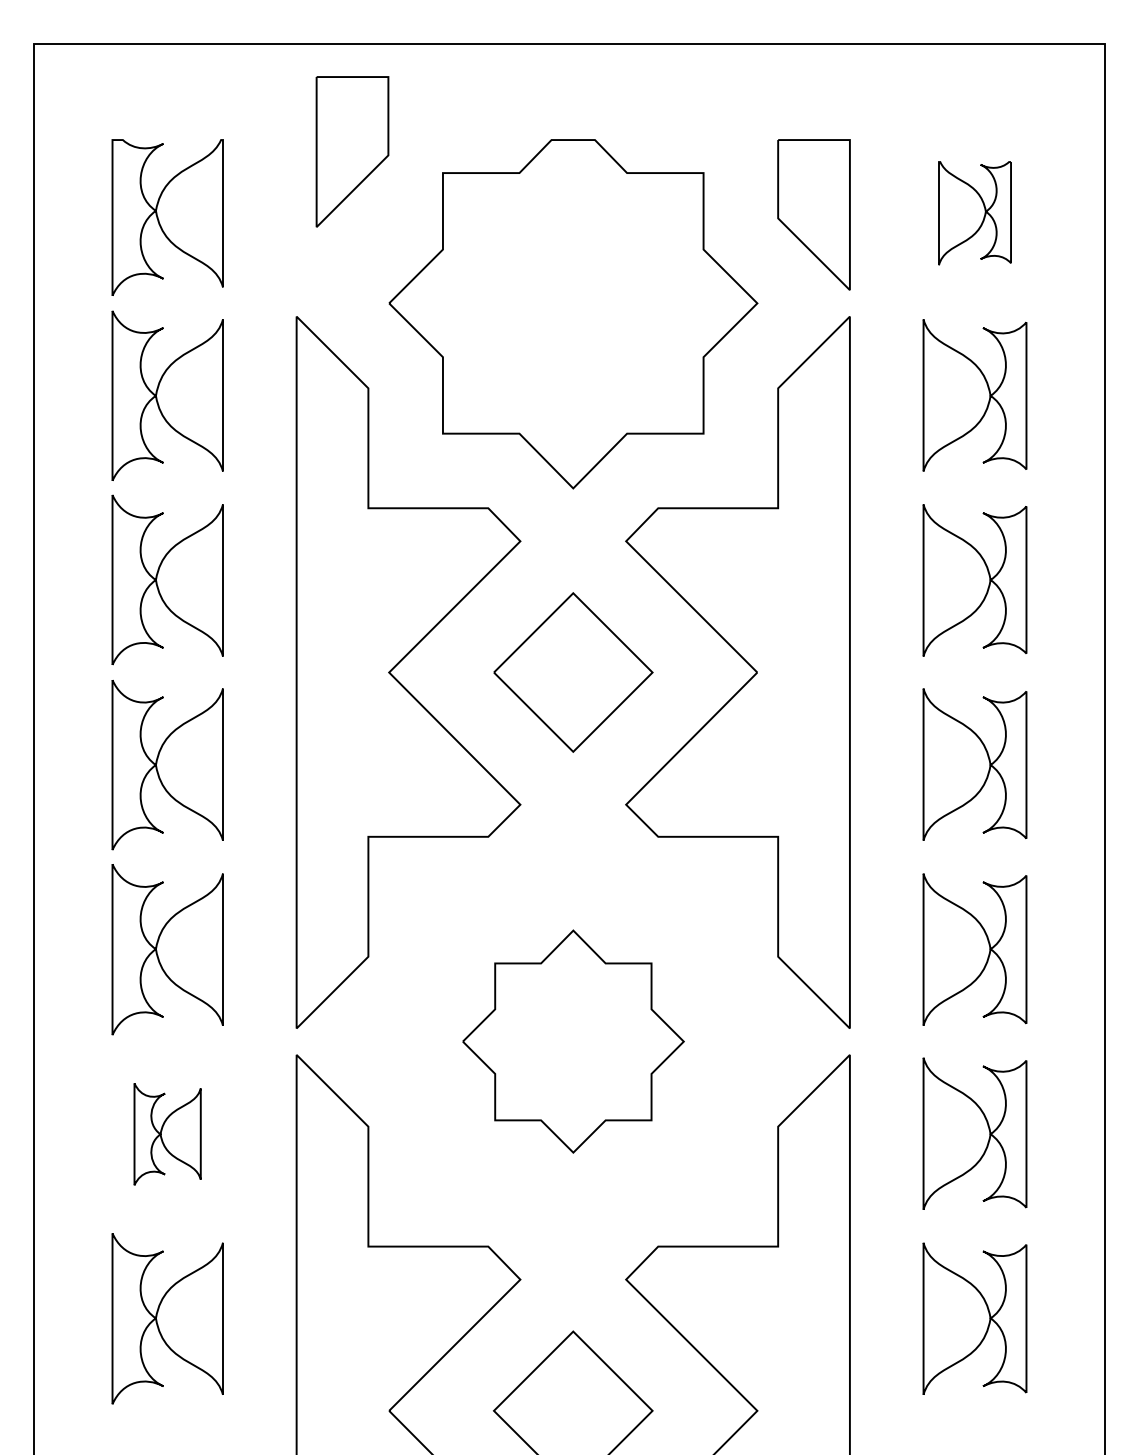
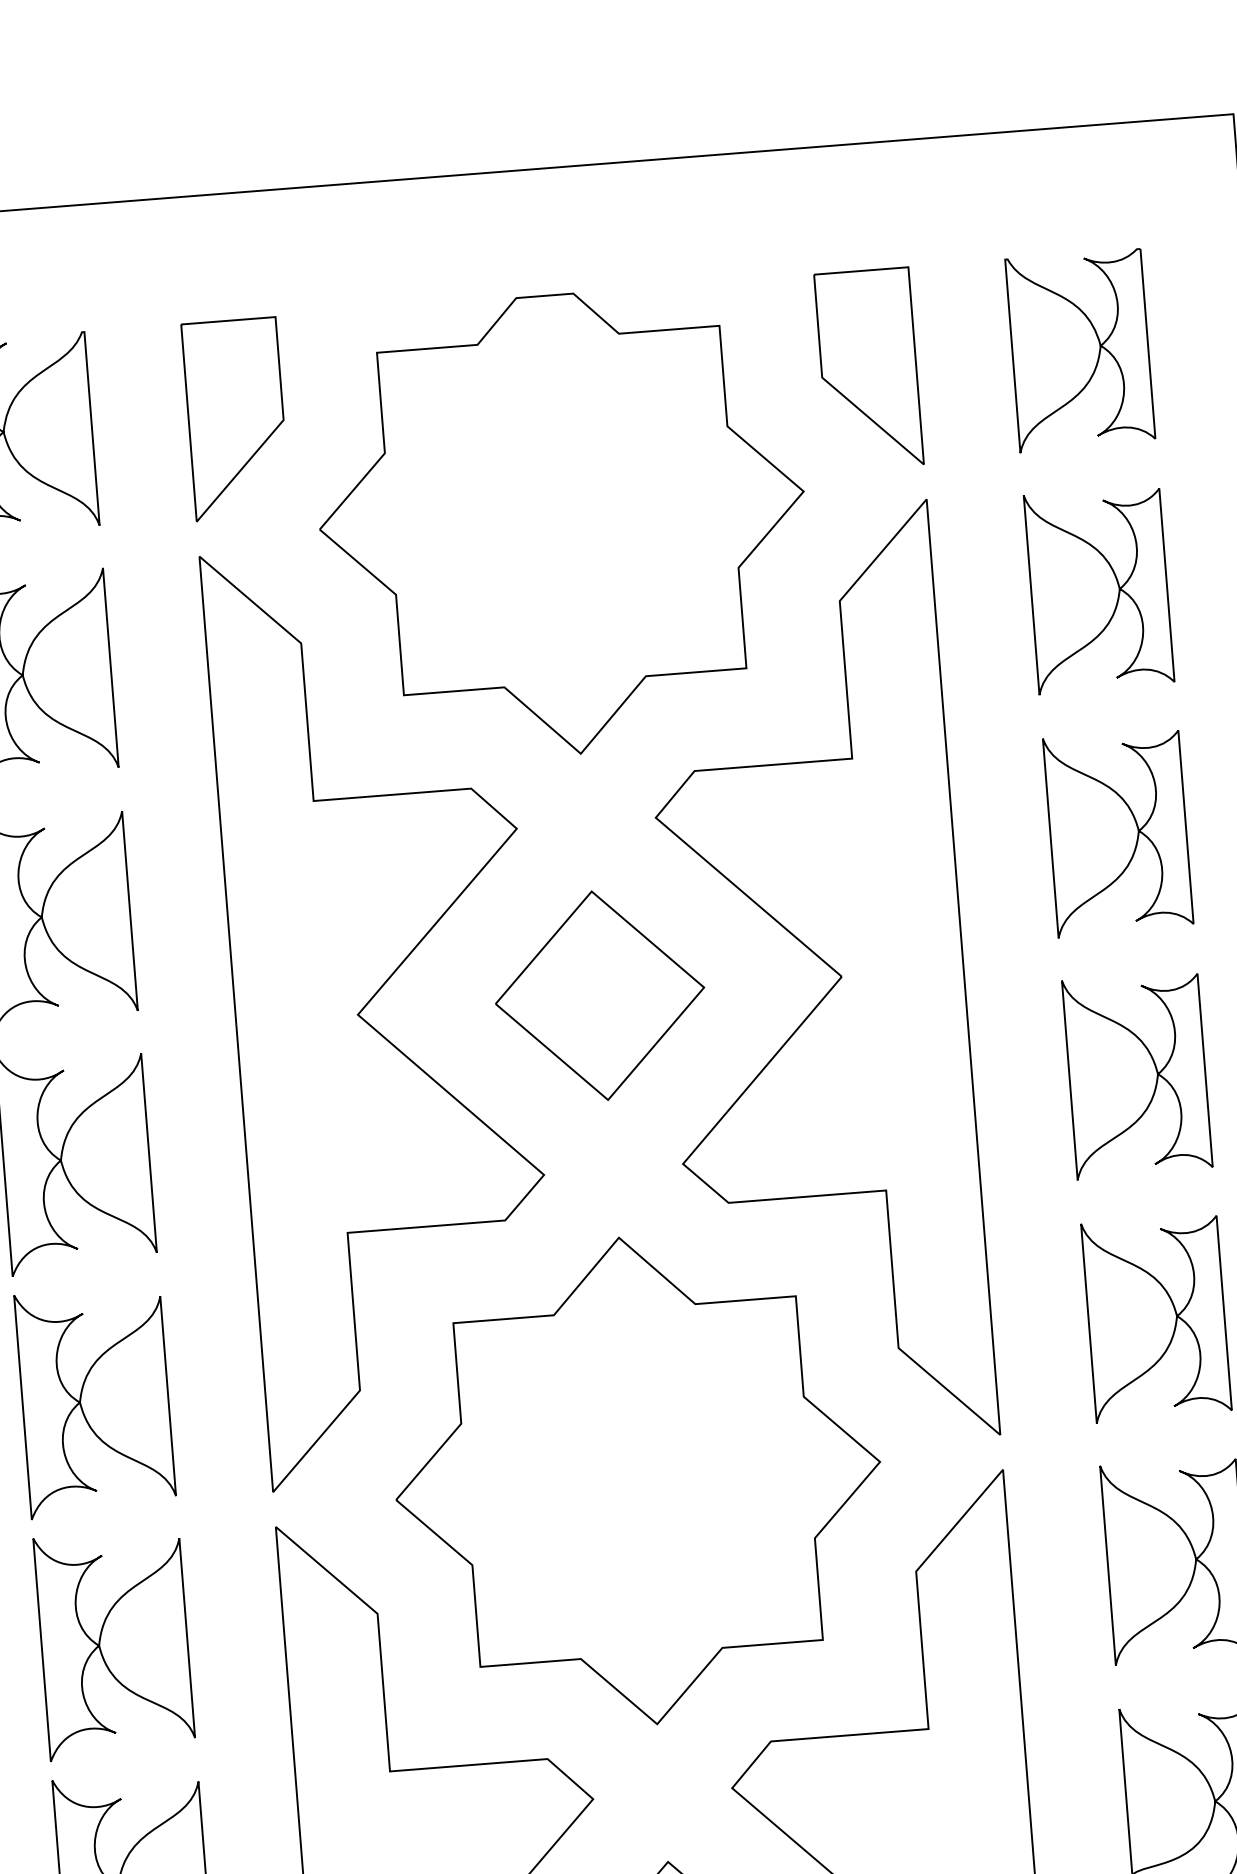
part: (352, 151) -> (236, 418), moved
part: (974, 213) -> (1079, 350), size x1.43
part: (573, 1041) -> (638, 1480), size x1.67
part: (167, 1134) -> (114, 1644), size x1.67

